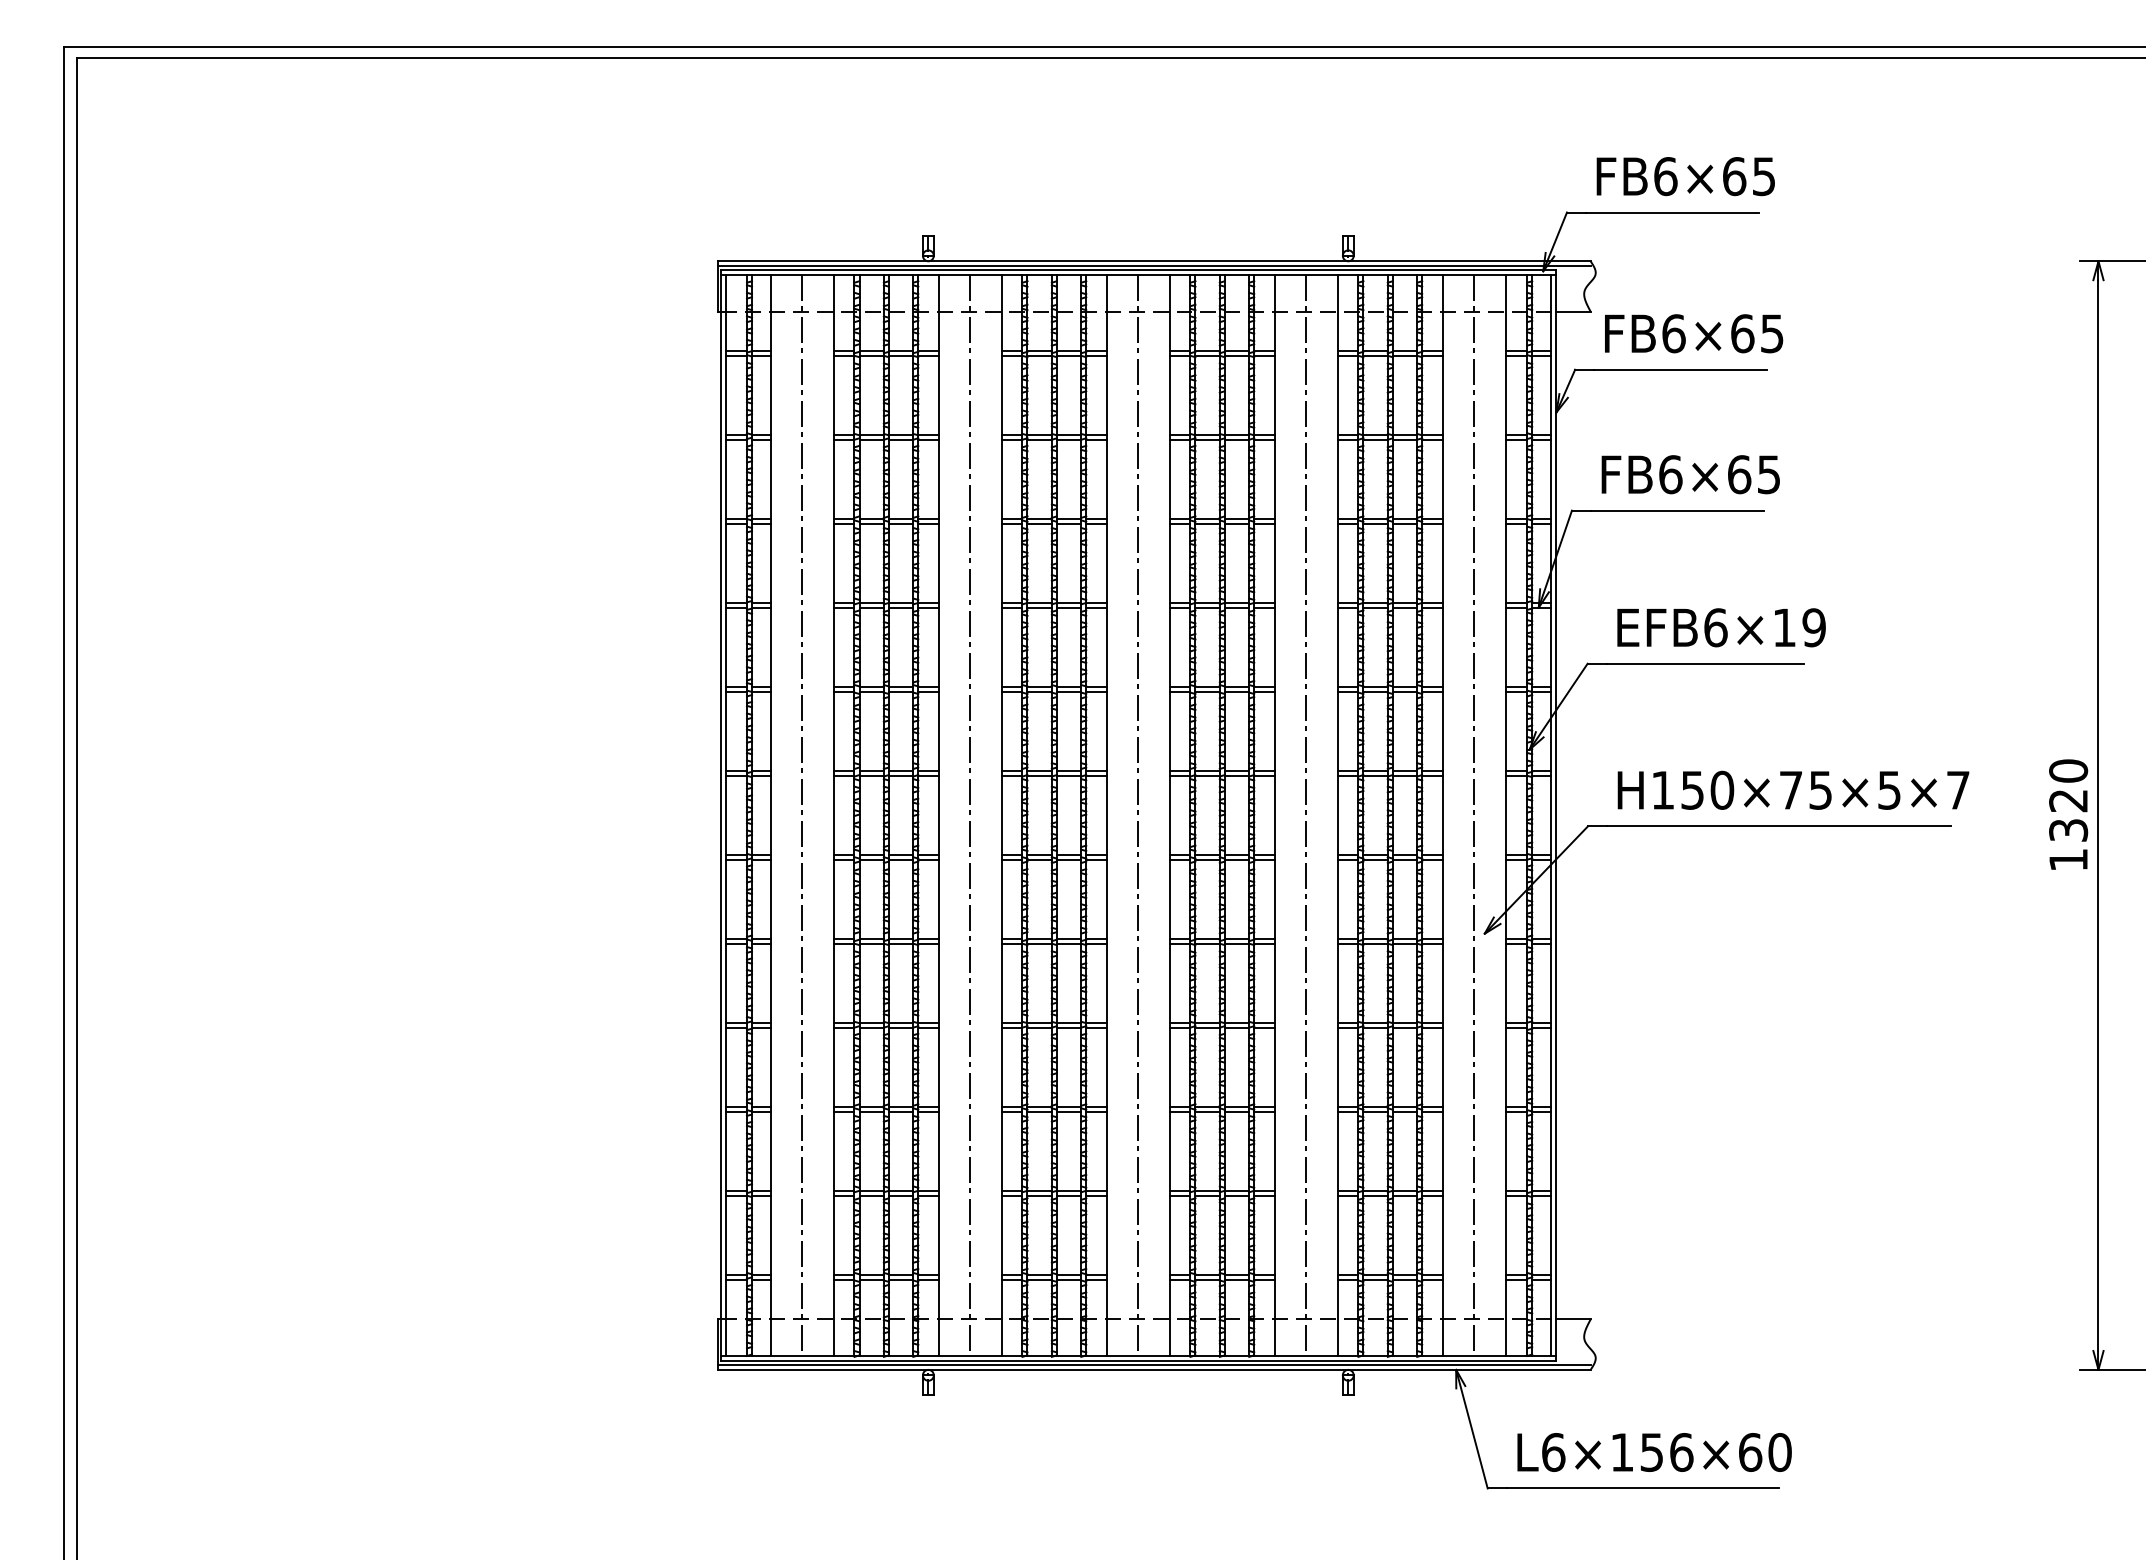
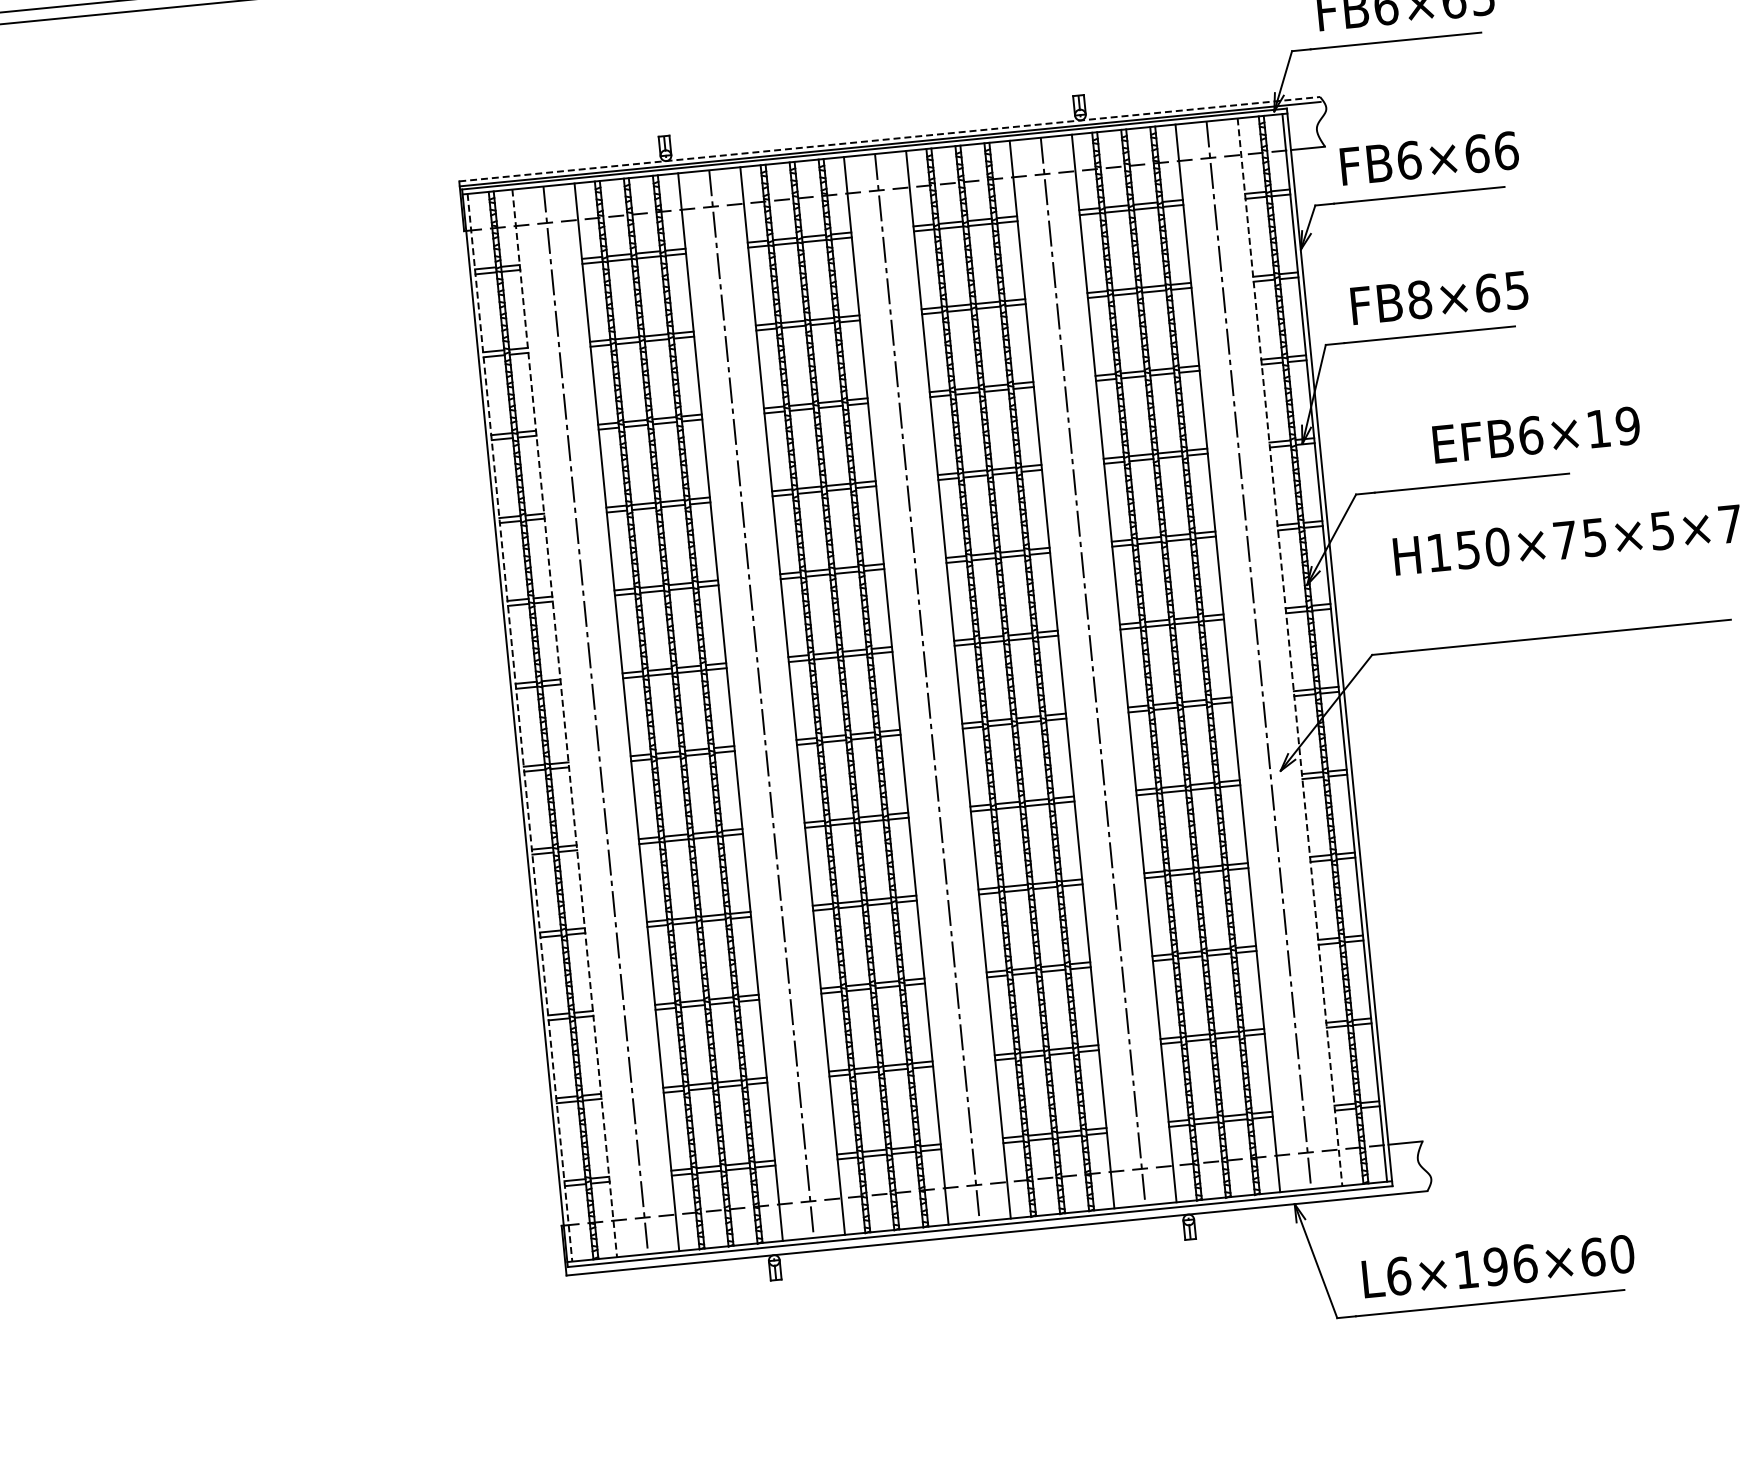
line: (1155, 261) -> (890, 139), solid -> dashed
text: (1772, 333) -> (1506, 150), FB6×65 -> FB6×66
text: (1670, 474) -> (1419, 299), FB6×65 -> FB8×65
text: (1721, 627) -> (1536, 434), moved
text: (1793, 789) -> (1567, 539), moved
line: (725, 815) -> (519, 727), solid -> dashed
line: (770, 815) -> (564, 723), solid -> dashed
line: (1505, 815) -> (1289, 652), solid -> dashed
line: (1154, 1364) -> (996, 1228), removed
text: (1651, 1452) -> (1495, 1266), L6×156×60 -> L6×196×60

